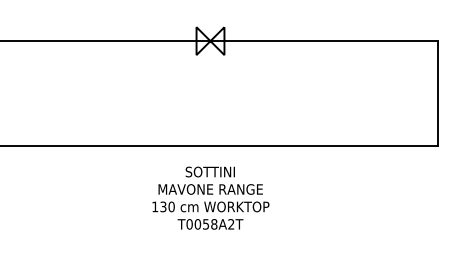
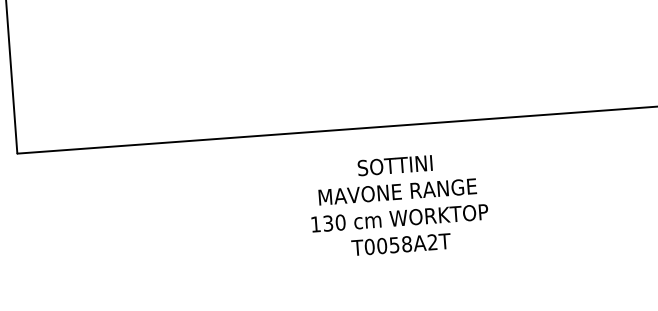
text: (210, 197) -> (398, 204), moved

